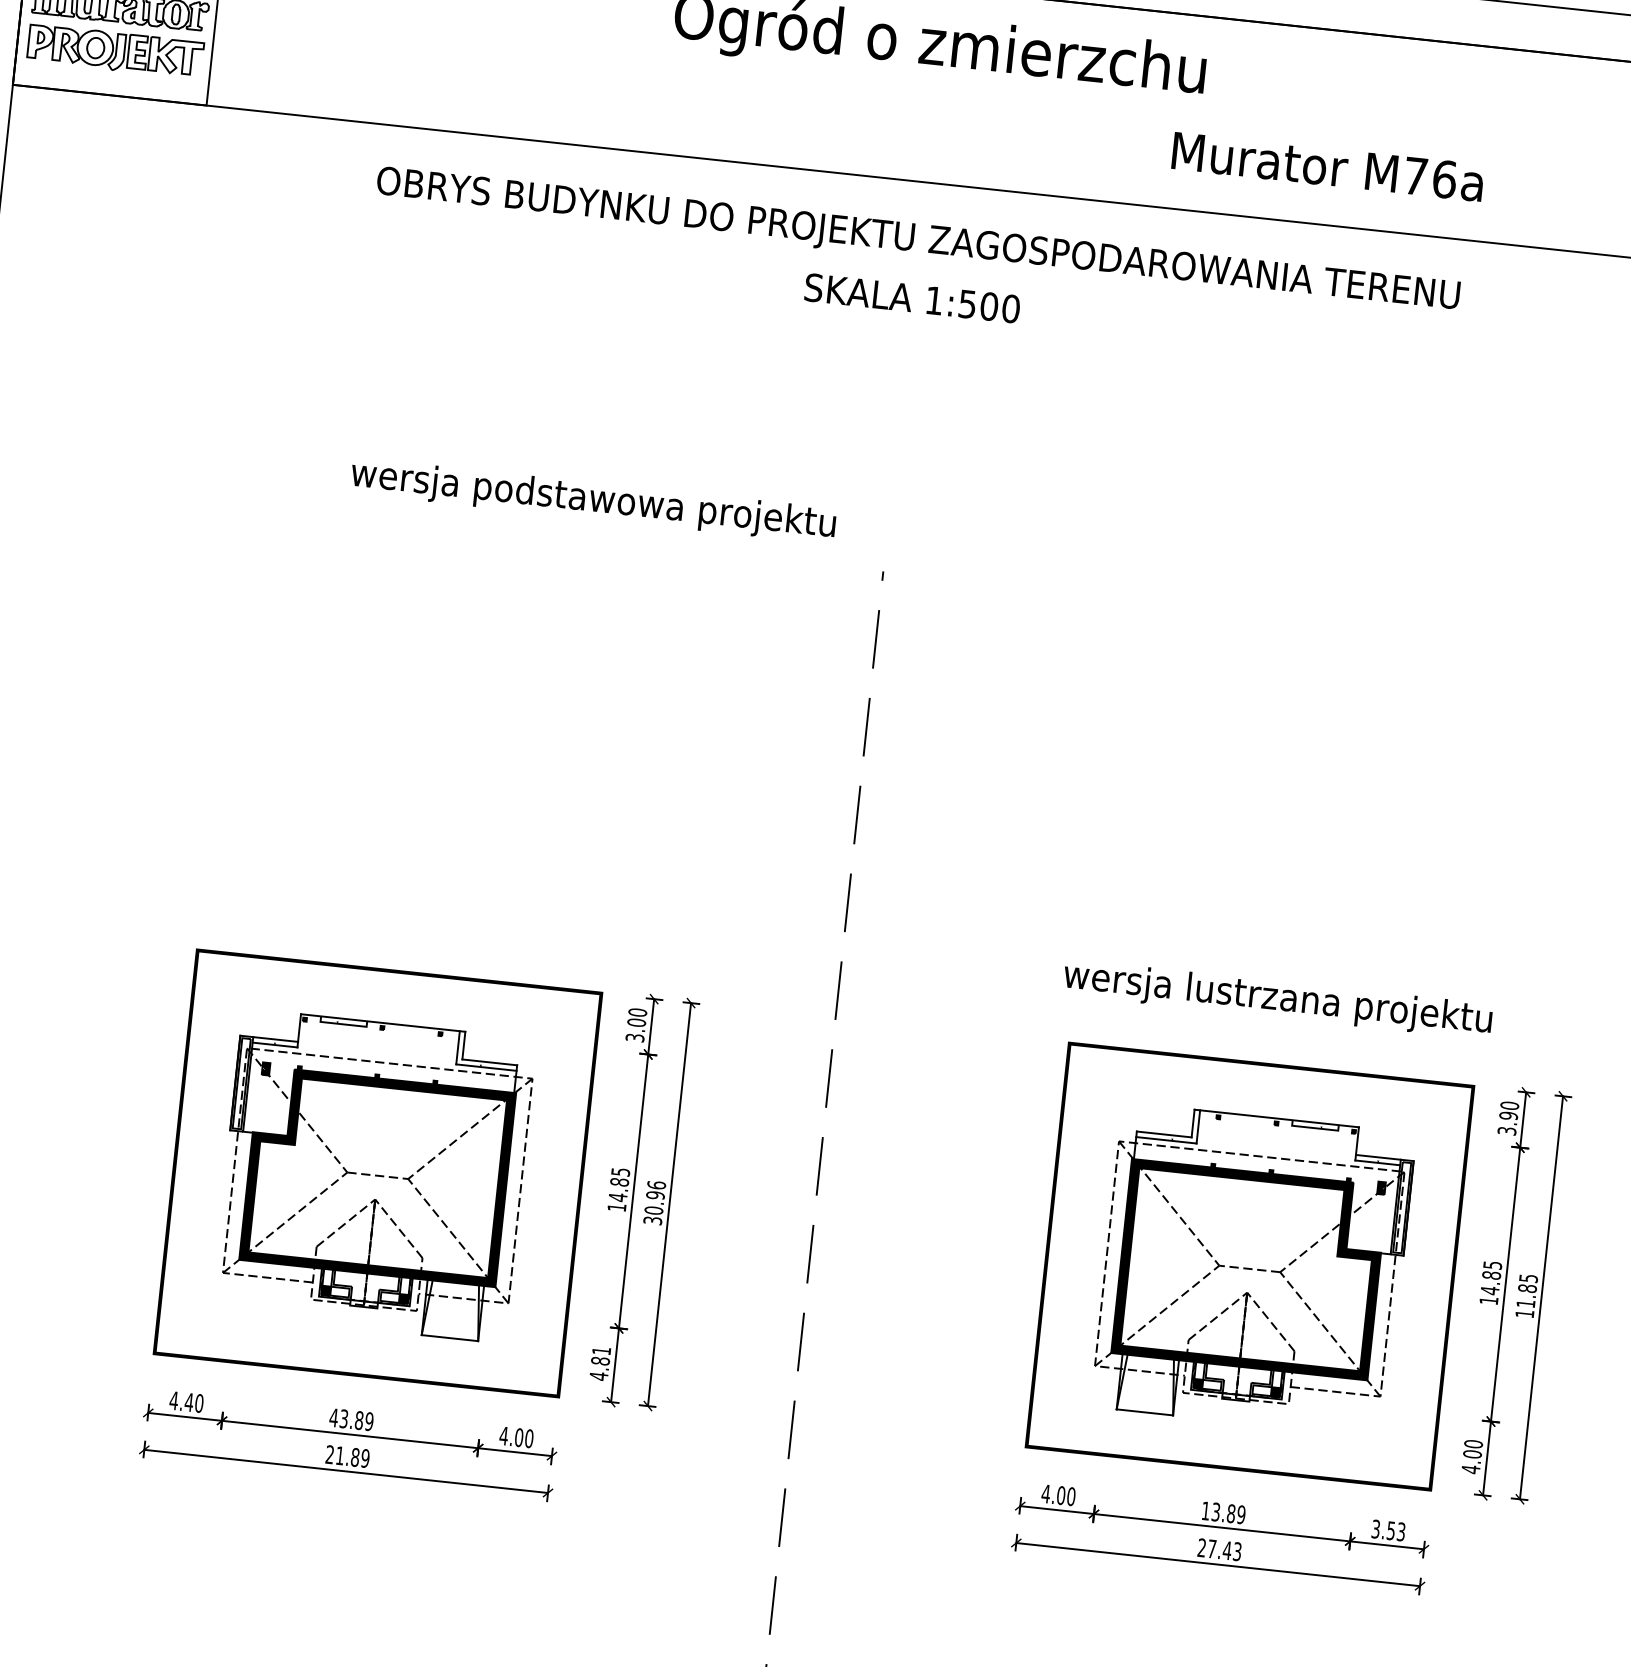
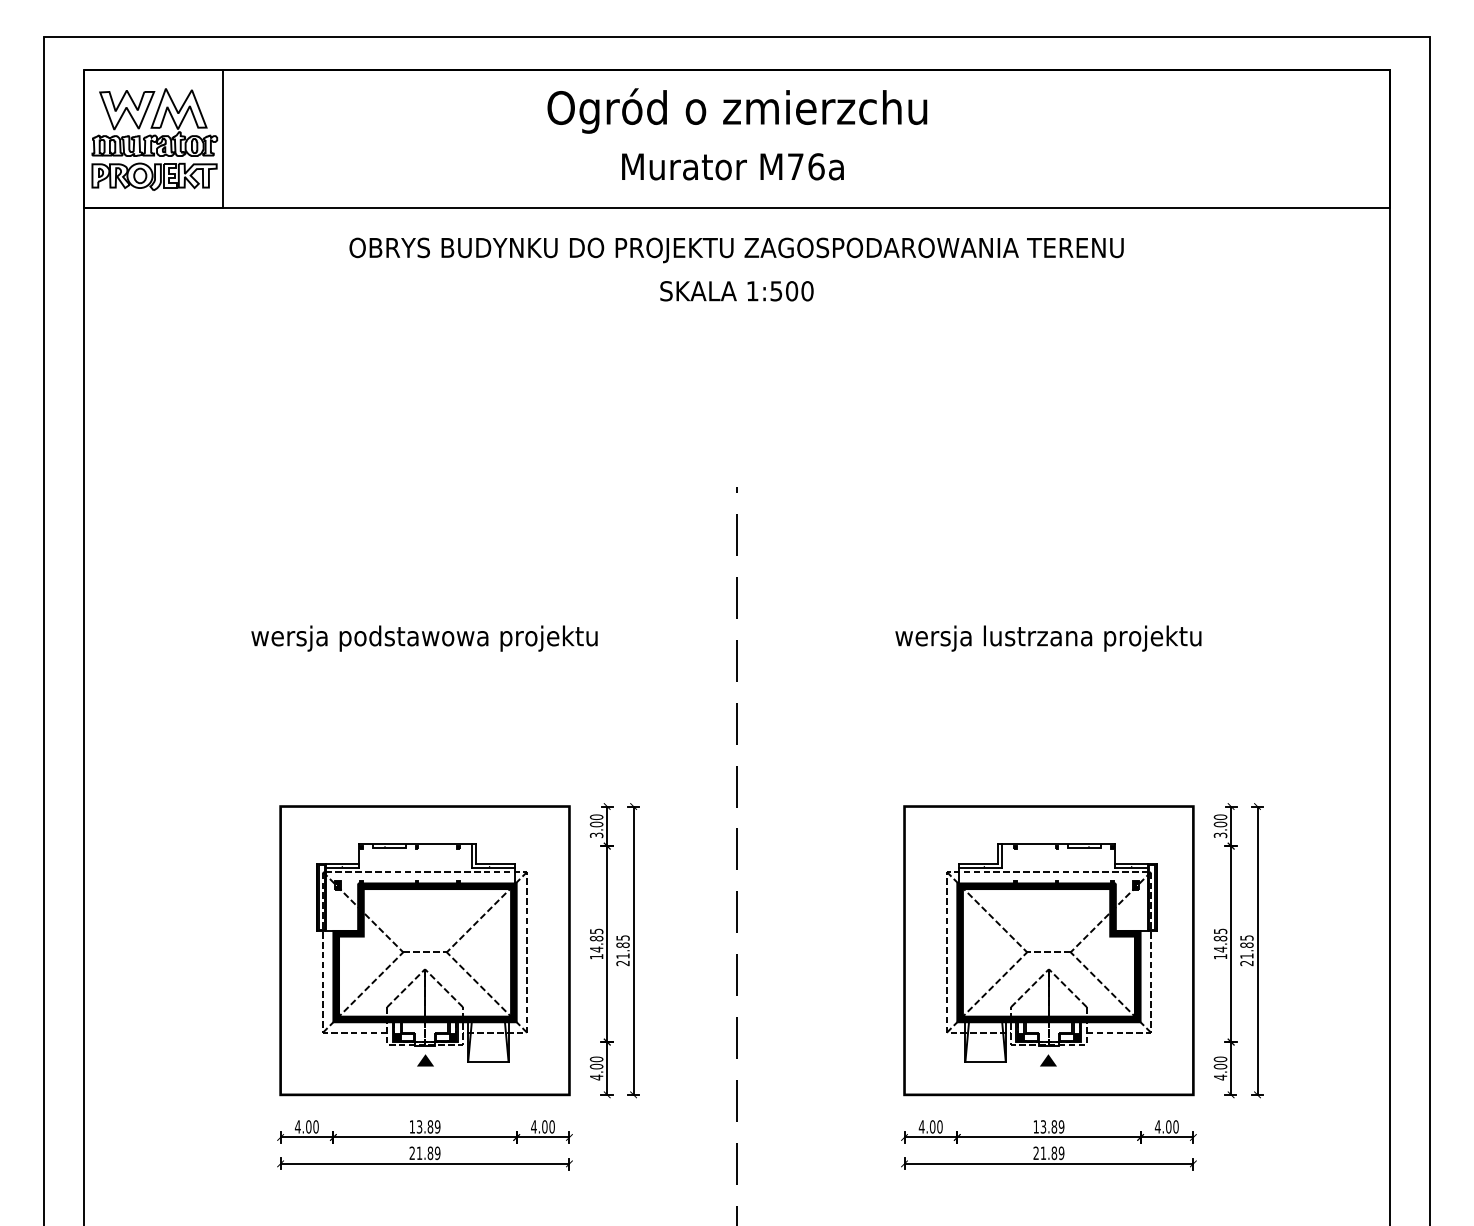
text: (1327, 166) -> (732, 166), moved
text: (593, 500) -> (424, 638), moved
text: (1277, 999) -> (1048, 638), moved
text: (1508, 1115) -> (1220, 824), 3.90 -> 3.00
text: (654, 1202) -> (622, 950), 30.96 -> 21.85
text: (1524, 1314) -> (1246, 963), 11.85 -> 21.85
fill: (362, 1327) -> (425, 1060), added
text: (600, 1355) -> (596, 1062), 4.81 -> 4.00
text: (188, 1401) -> (308, 1126), 4.40 -> 4.00
text: (334, 1417) -> (412, 1126), 43.89 -> 13.89
fill: (1232, 1420) -> (1048, 1060), added
text: (1388, 1529) -> (1166, 1126), 3.53 -> 4.00
text: (1224, 1550) -> (1052, 1153), 27.43 -> 21.89

